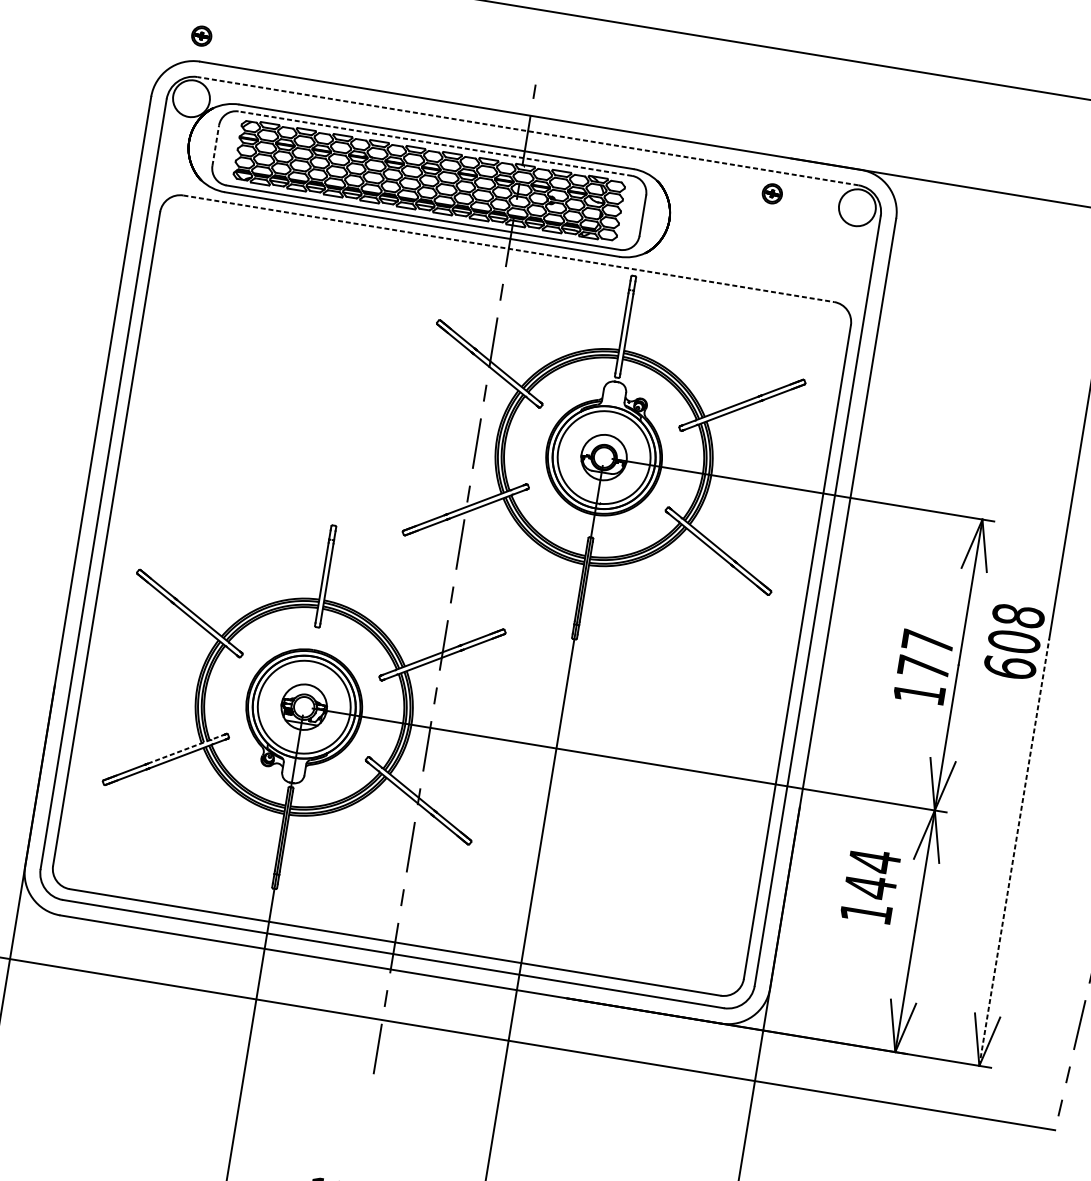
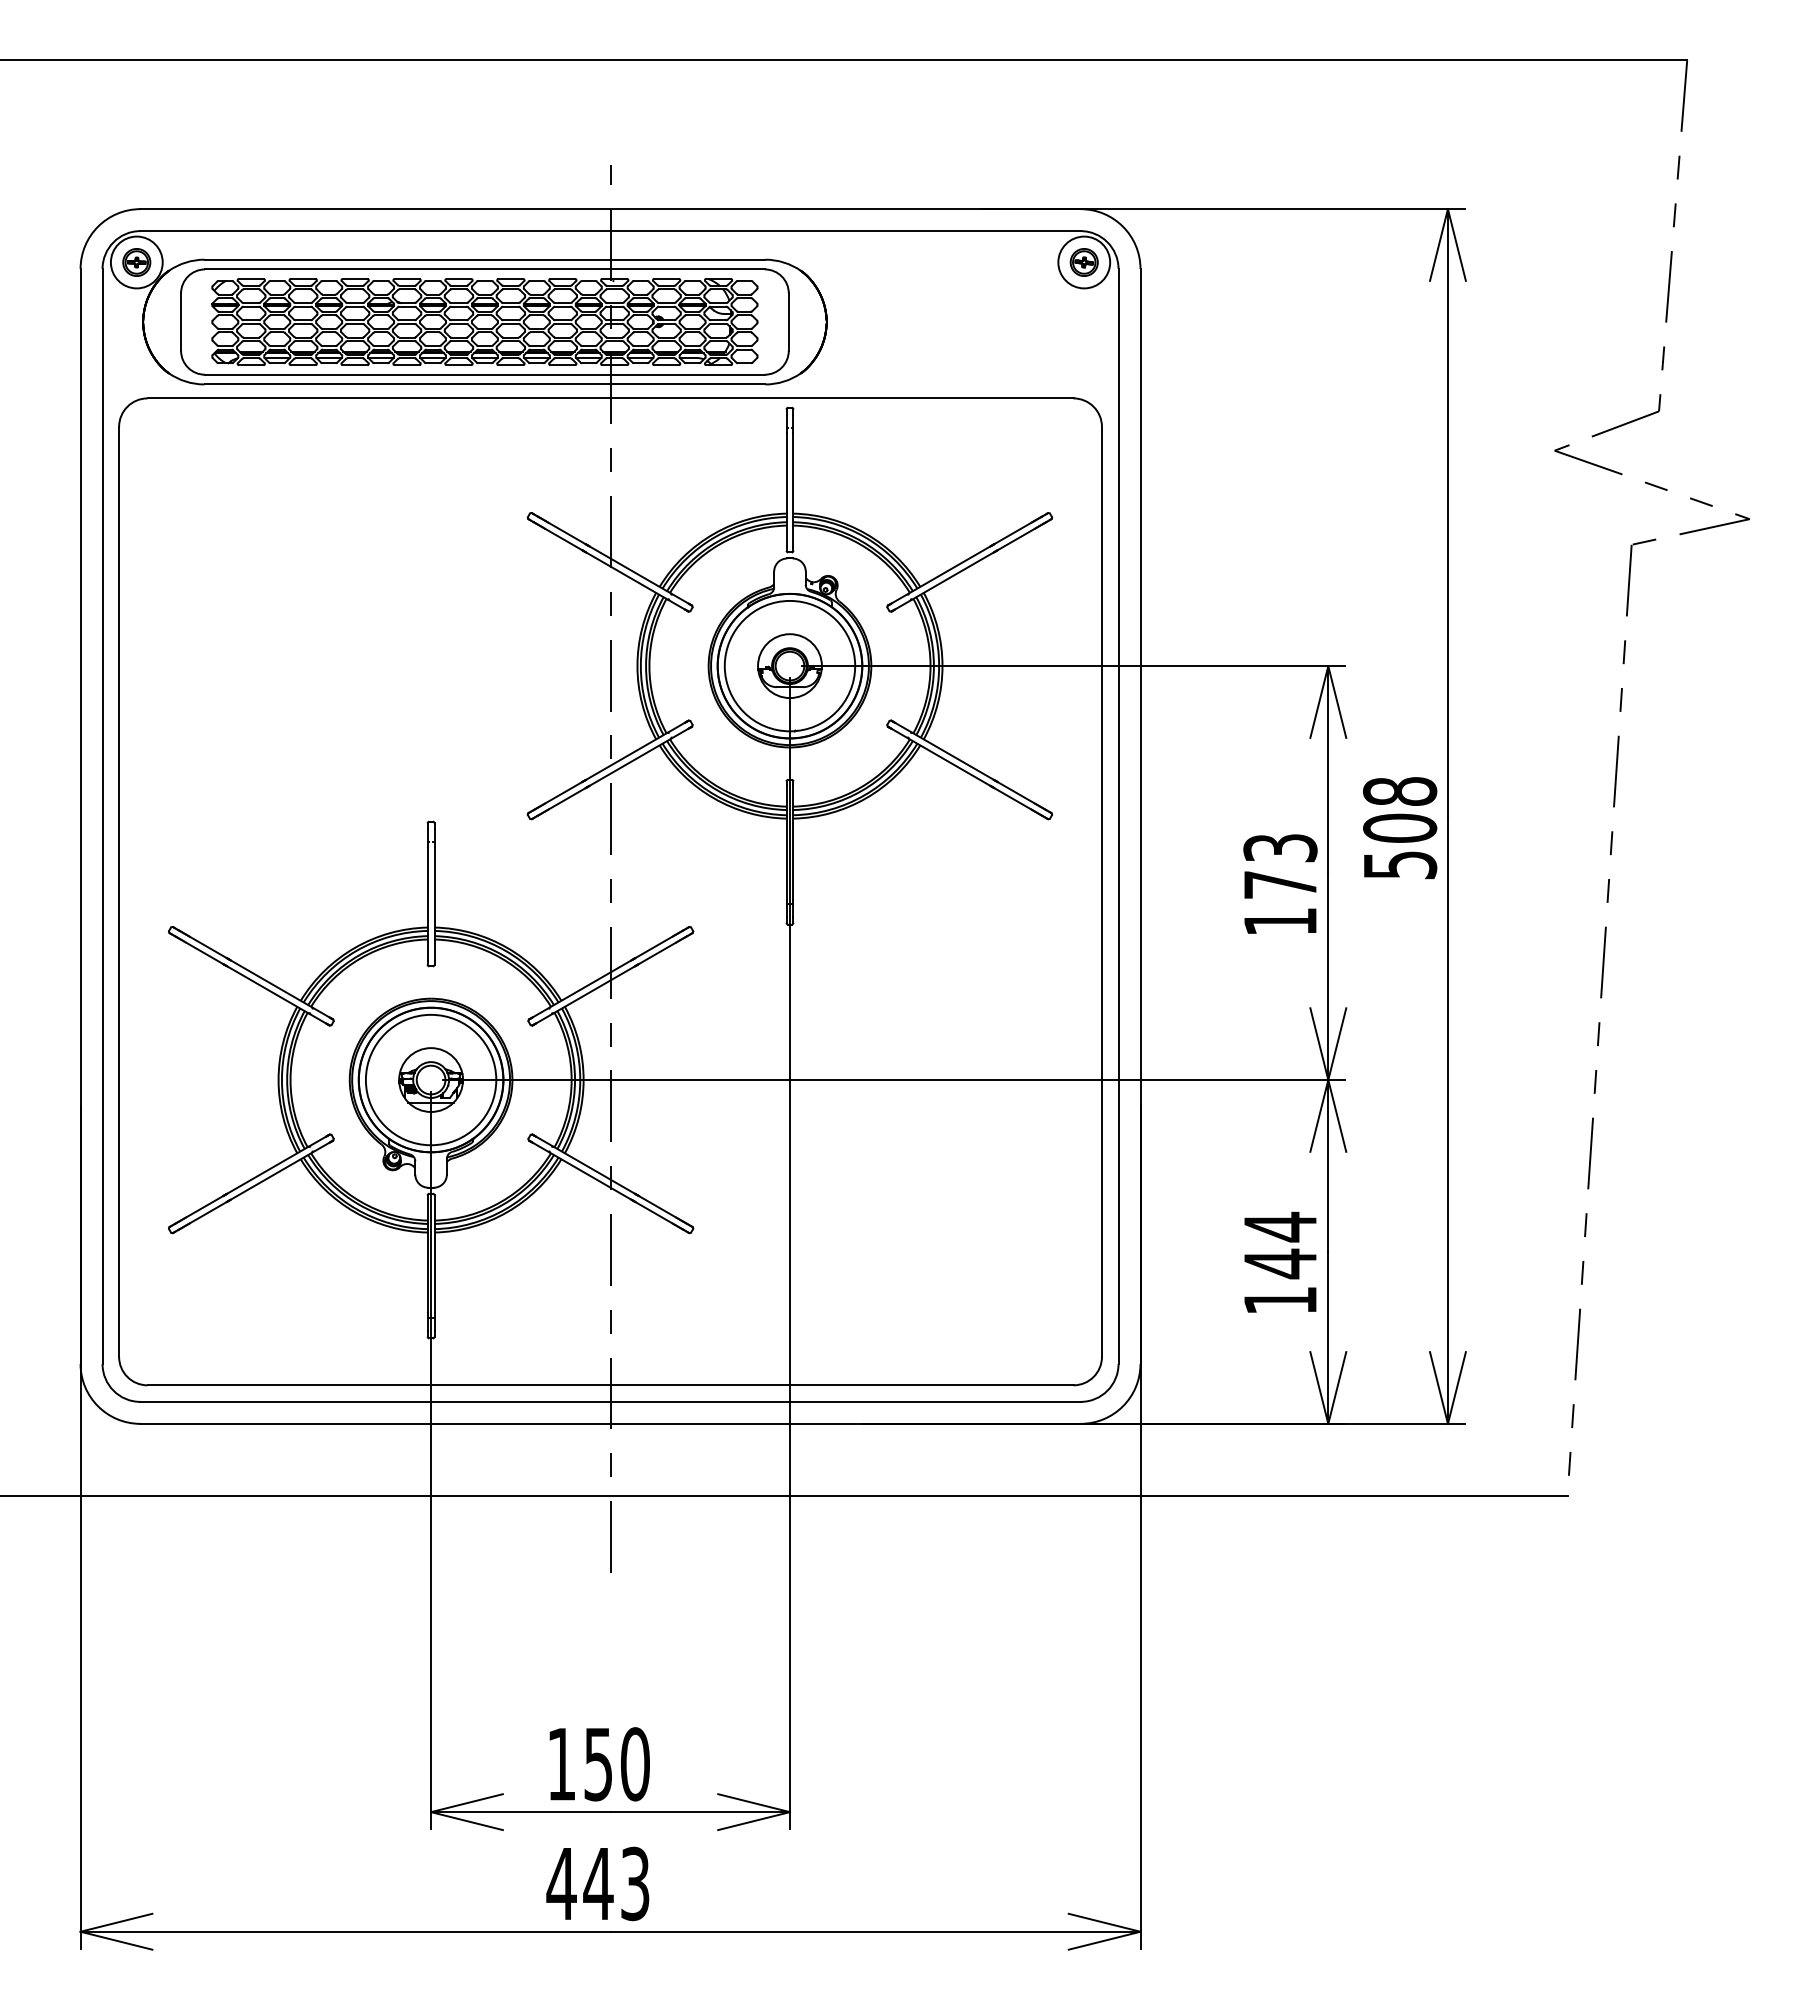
part: (201, 36) -> (136, 262), moved
line: (527, 131) -> (610, 231), dashed -> solid
line: (435, 143) -> (484, 269), dashed -> solid
line: (216, 146) -> (181, 322), dashed -> solid
part: (771, 193) -> (1083, 262), moved
line: (508, 248) -> (610, 398), dashed -> solid
text: (927, 642) -> (1280, 848), 177 -> 173
text: (1010, 667) -> (1400, 864), 608 -> 508
line: (186, 748) -> (277, 1164), dashed -> solid
line: (1013, 852) -> (1447, 1120), dashed -> solid
text: (870, 885) -> (1280, 1261), moved

